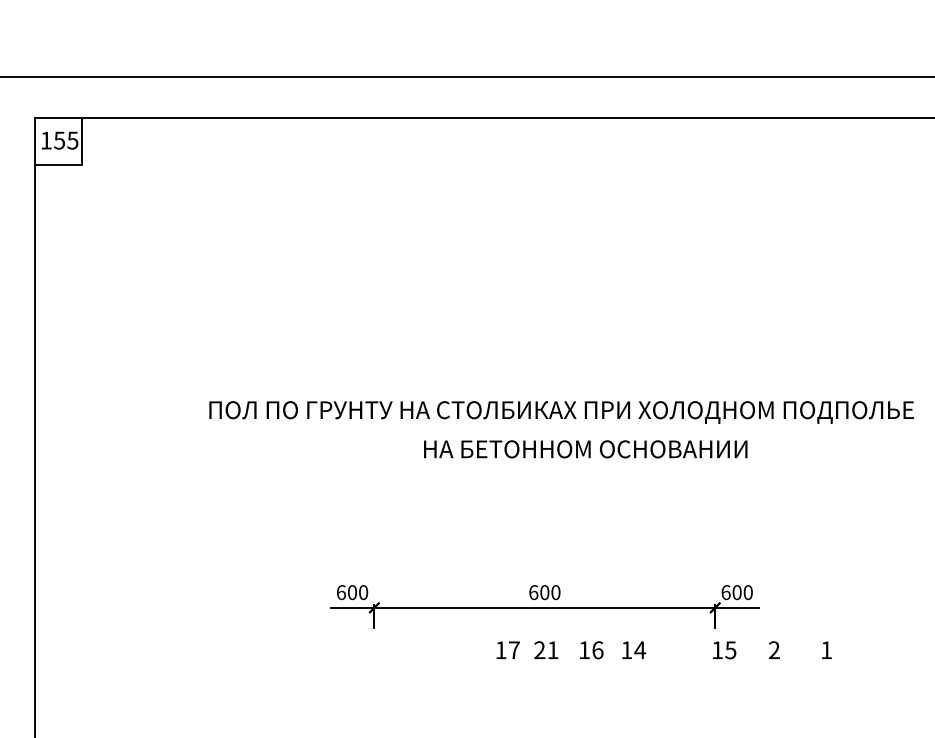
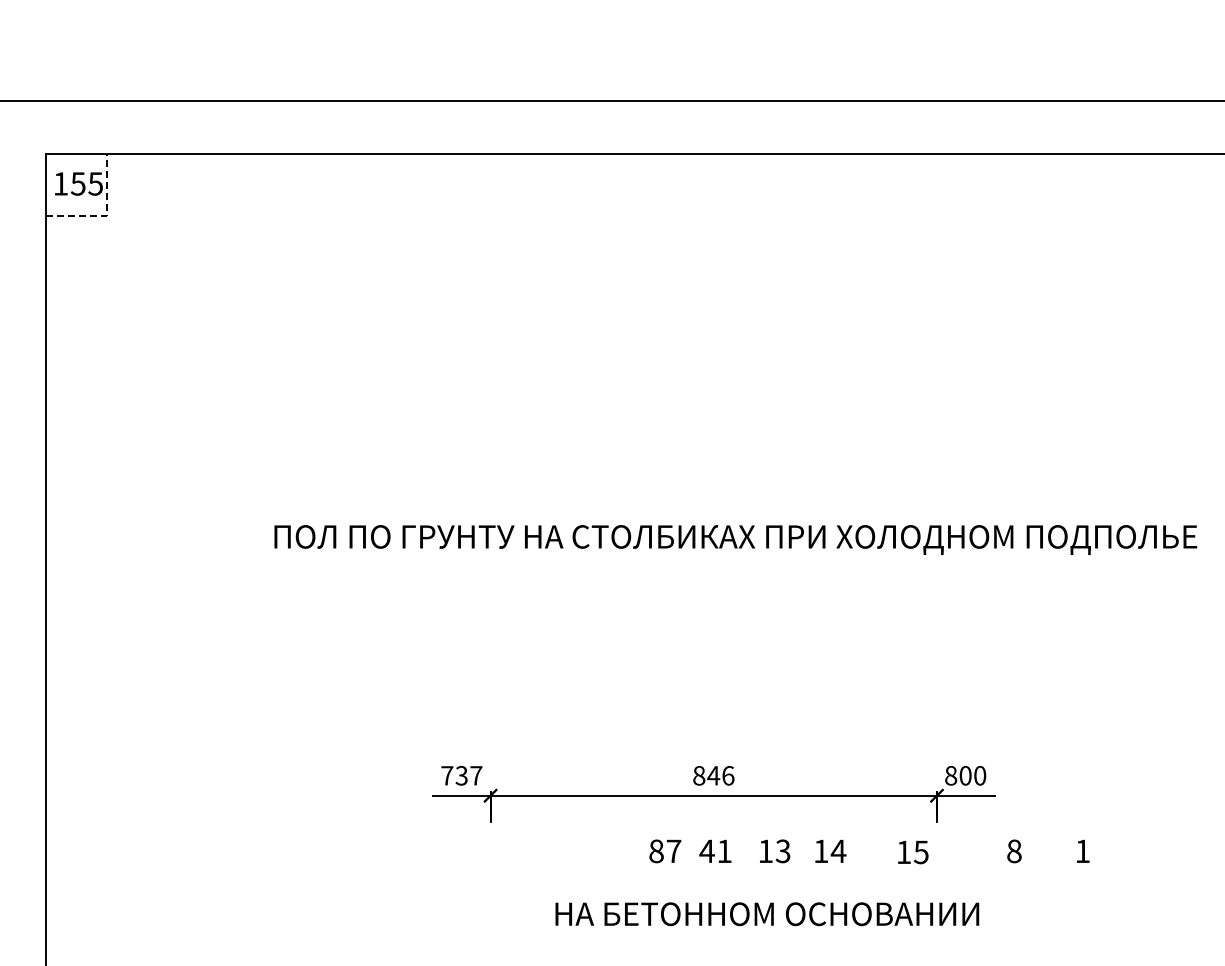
line: (81, 164) -> (107, 215), solid -> dashed
text: (585, 449) -> (767, 914), moved
text: (352, 592) -> (461, 775), 600 -> 737
text: (544, 592) -> (713, 775), 600 -> 846
text: (726, 592) -> (951, 775), 600 -> 800
text: (539, 649) -> (706, 850), 21 -> 41
text: (501, 650) -> (656, 851), 17 -> 87
text: (597, 650) -> (782, 851), 16 -> 13
text: (724, 650) -> (913, 852), moved
text: (774, 650) -> (1014, 851), 2 -> 8

